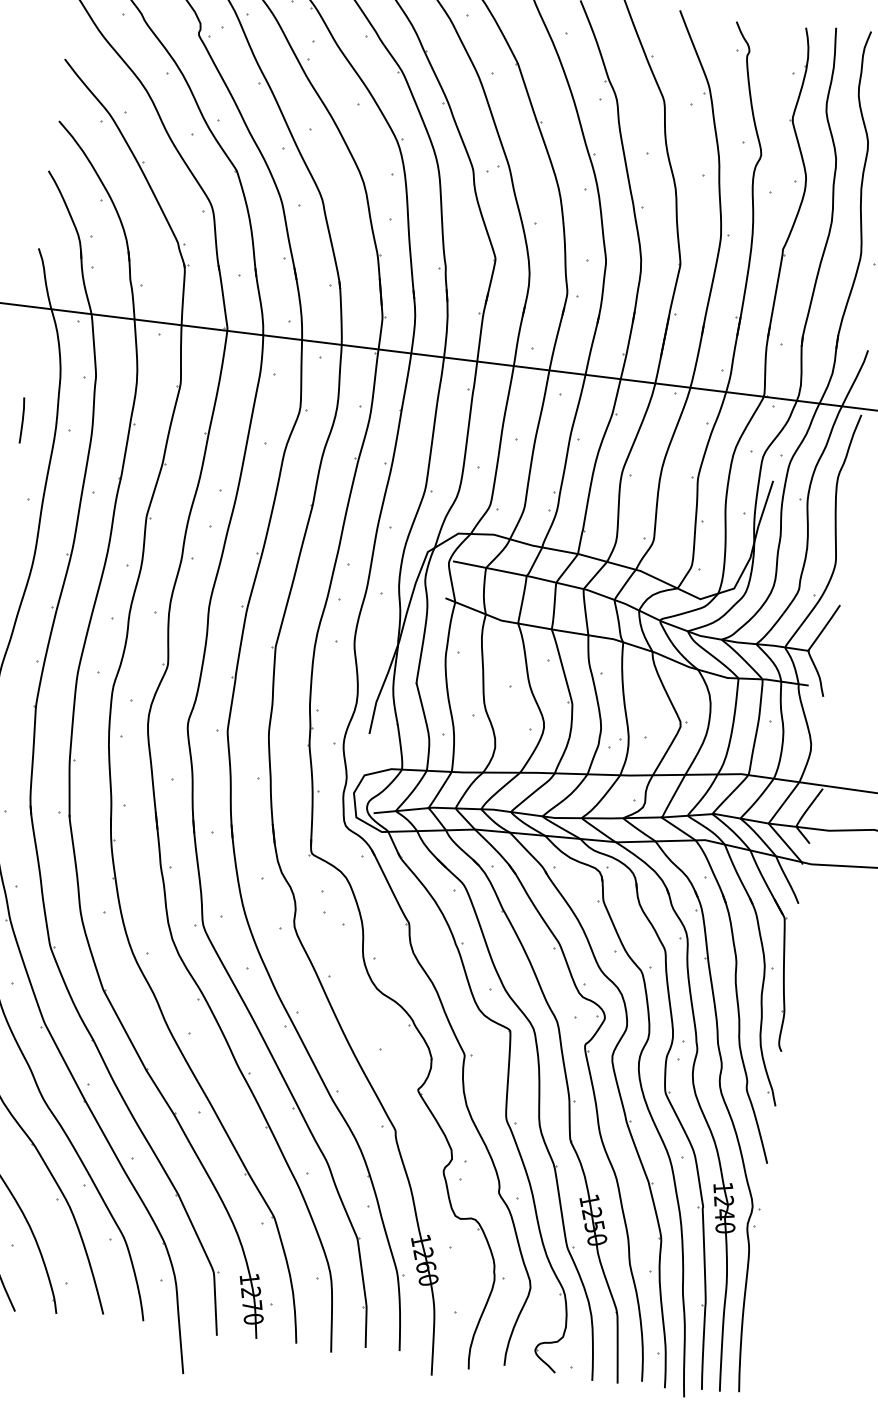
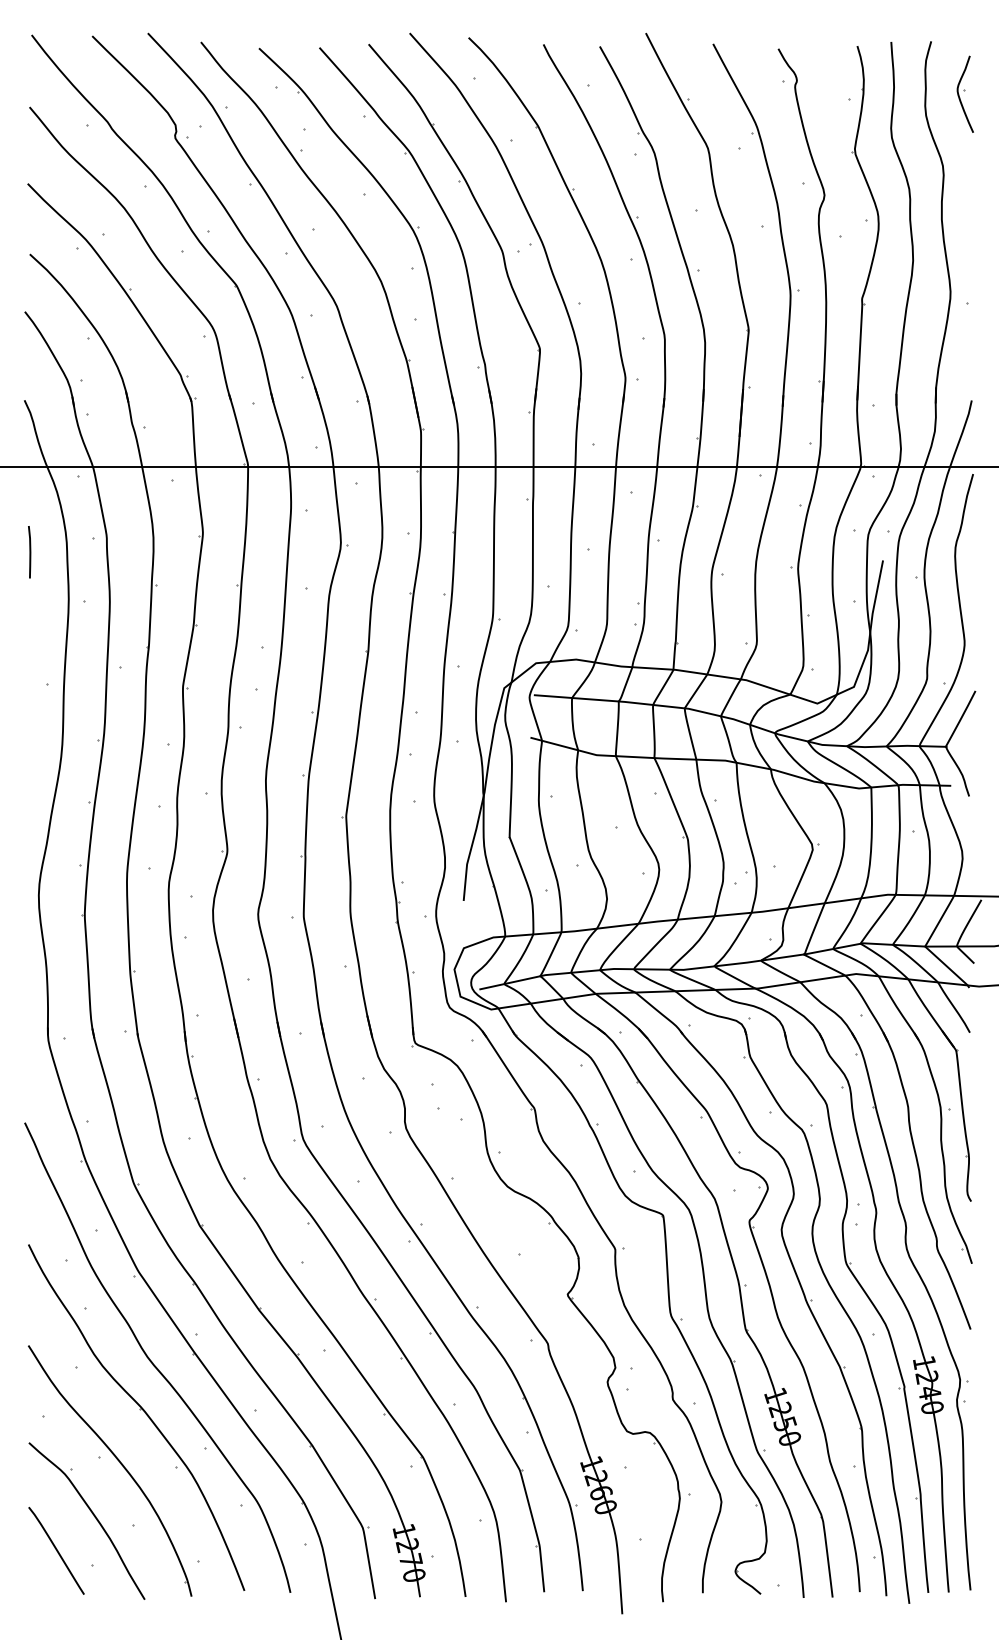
line: (21, 420) -> (29, 552), moved

